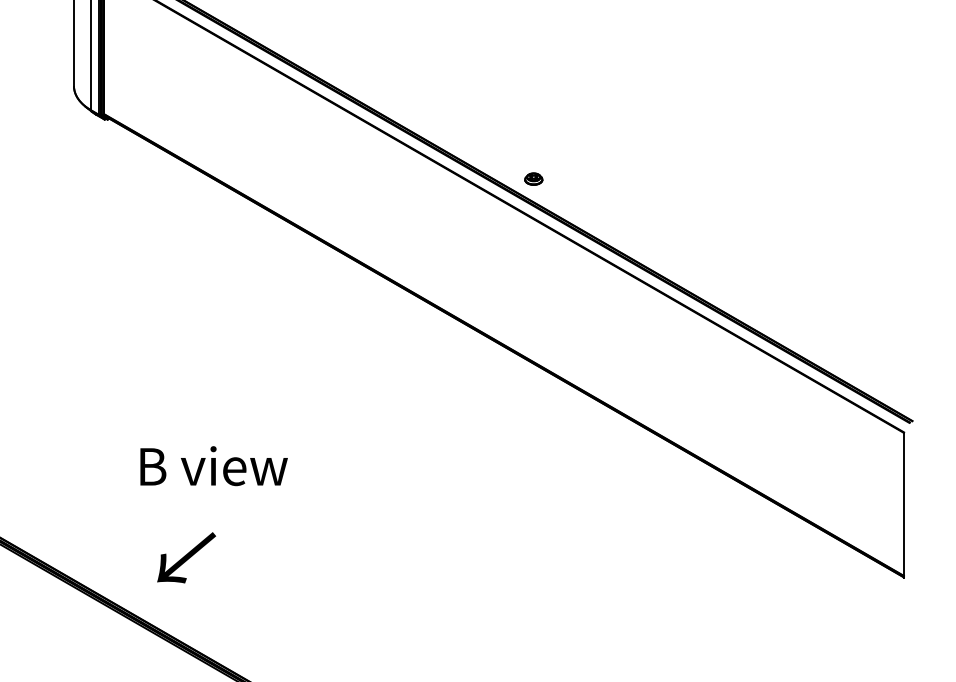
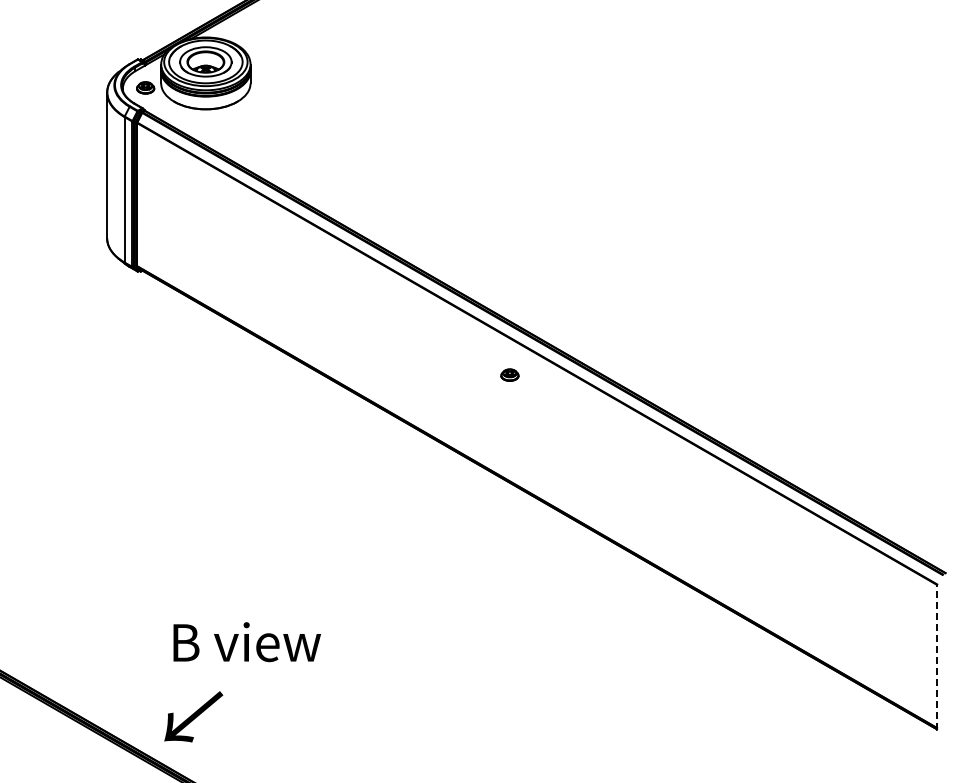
part: (533, 178) -> (509, 374), moved
text: (213, 466) -> (246, 642), moved
line: (903, 504) -> (936, 656), solid -> dashed
text: (186, 557) -> (193, 716), moved

